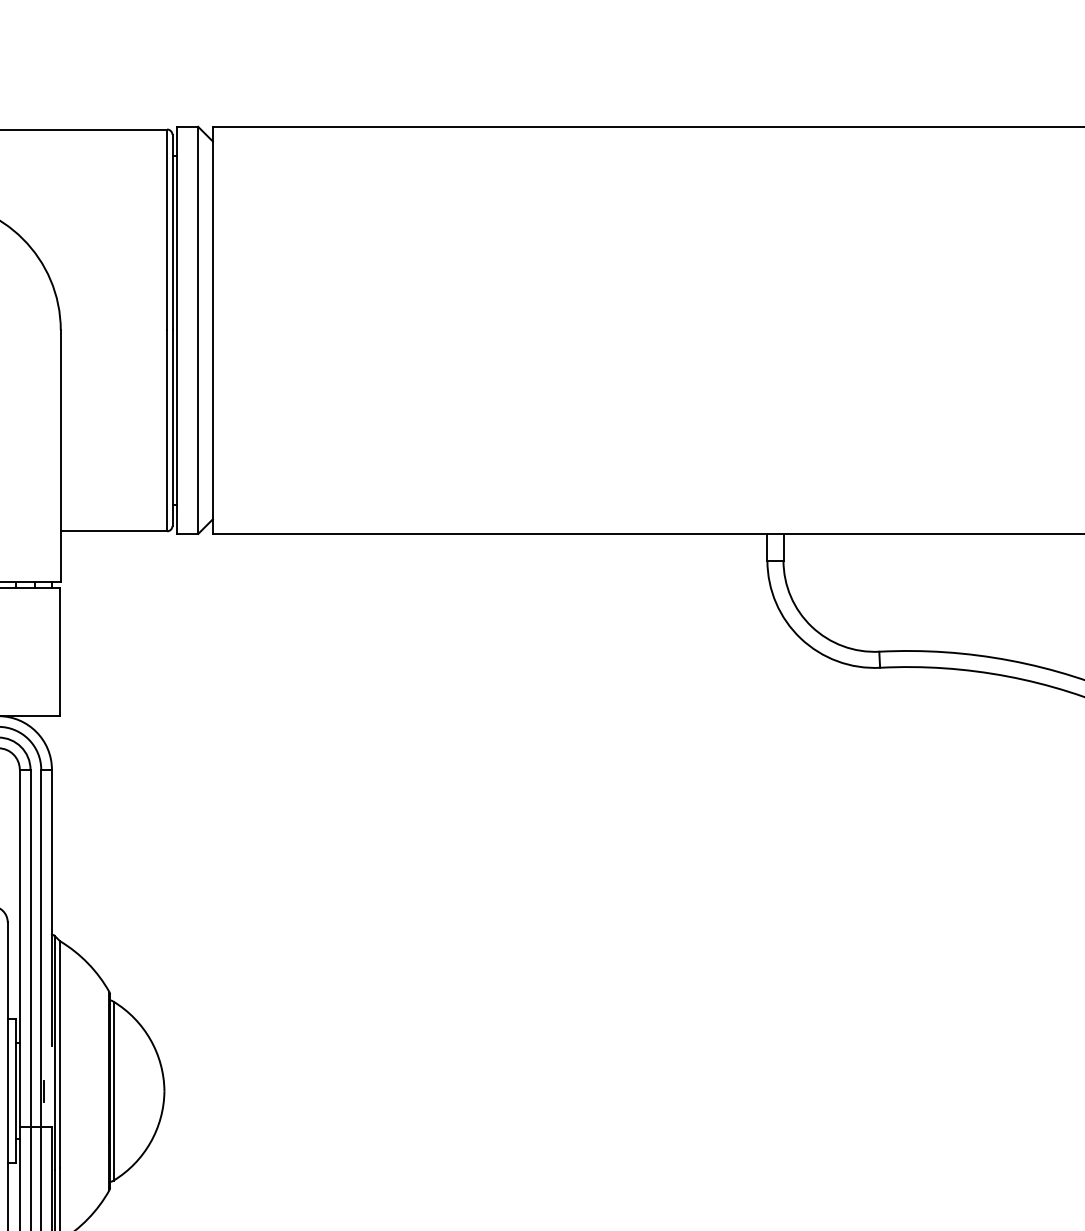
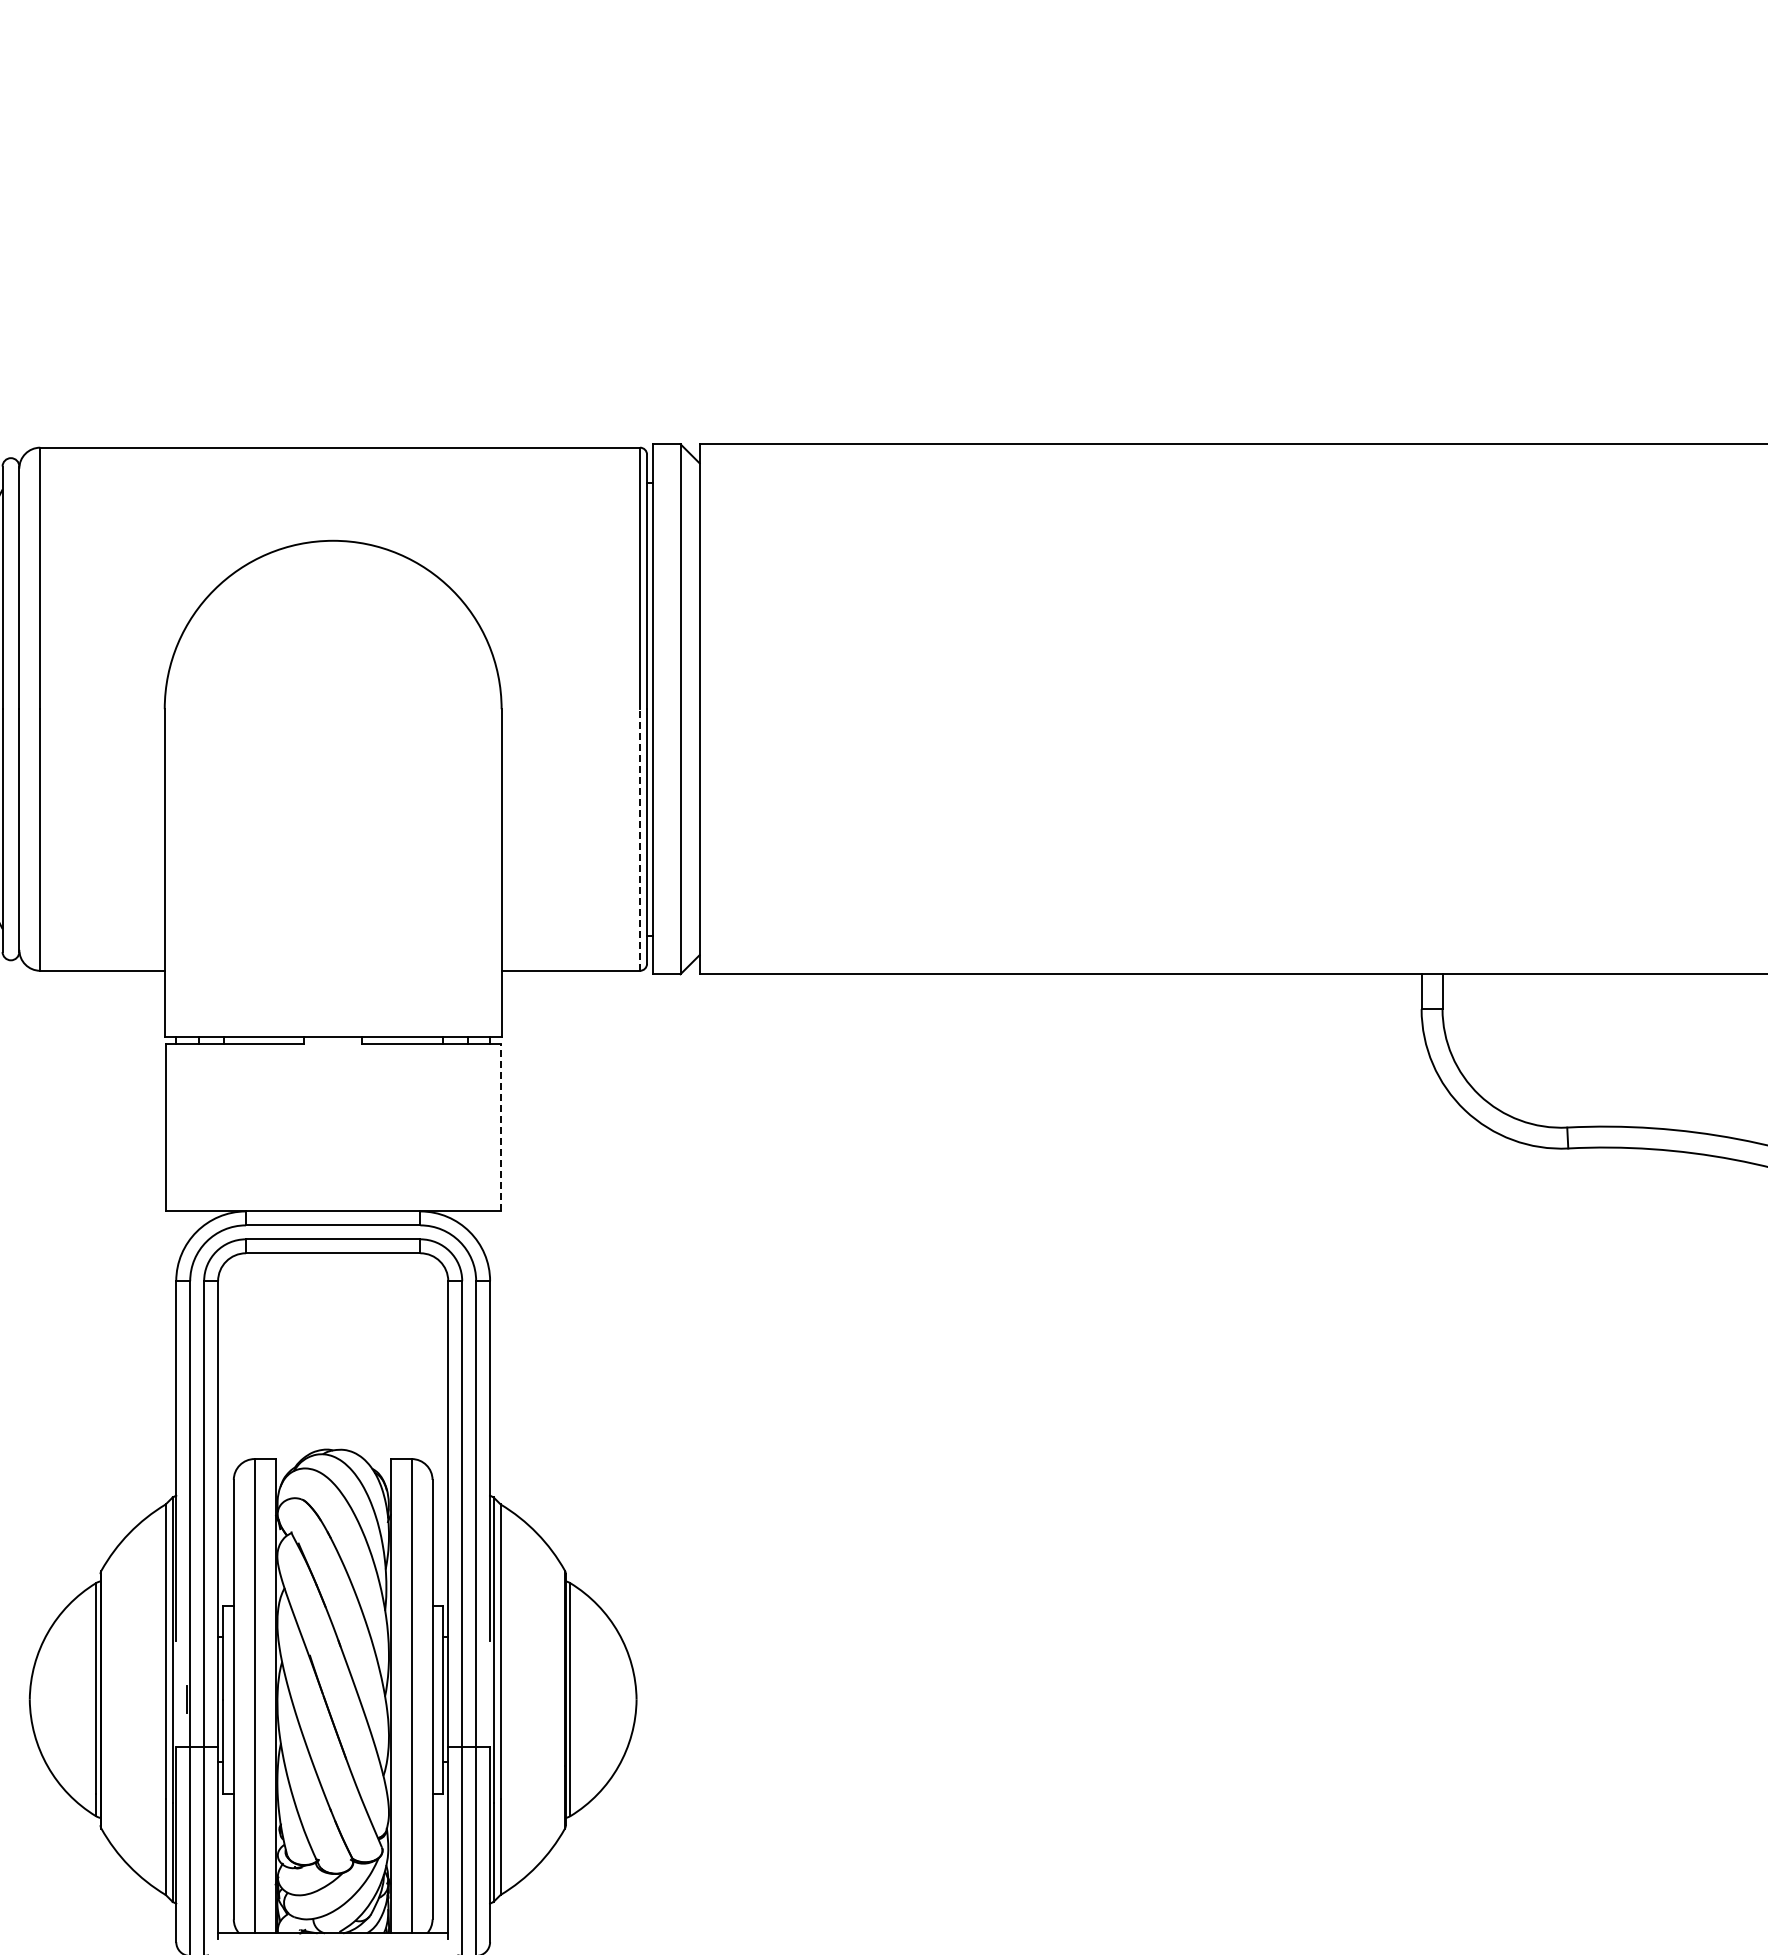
line: (167, 431) -> (640, 840), solid -> dashed
line: (59, 651) -> (500, 1127), solid -> dashed
line: (43, 1091) -> (479, 1699), removed

